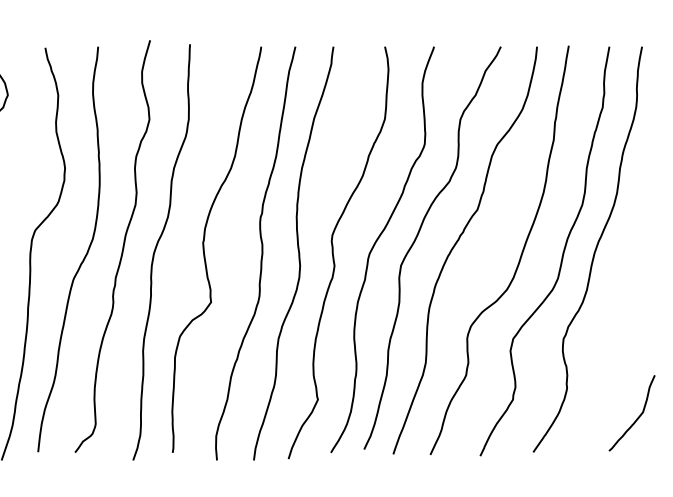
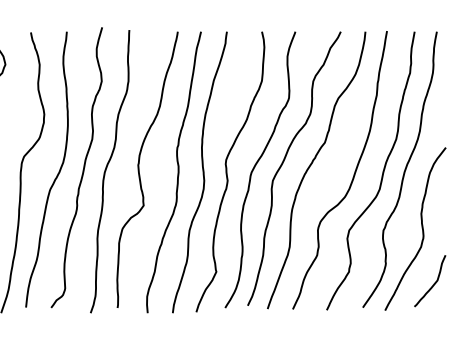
curve: (619, 335) -> (421, 228), added

